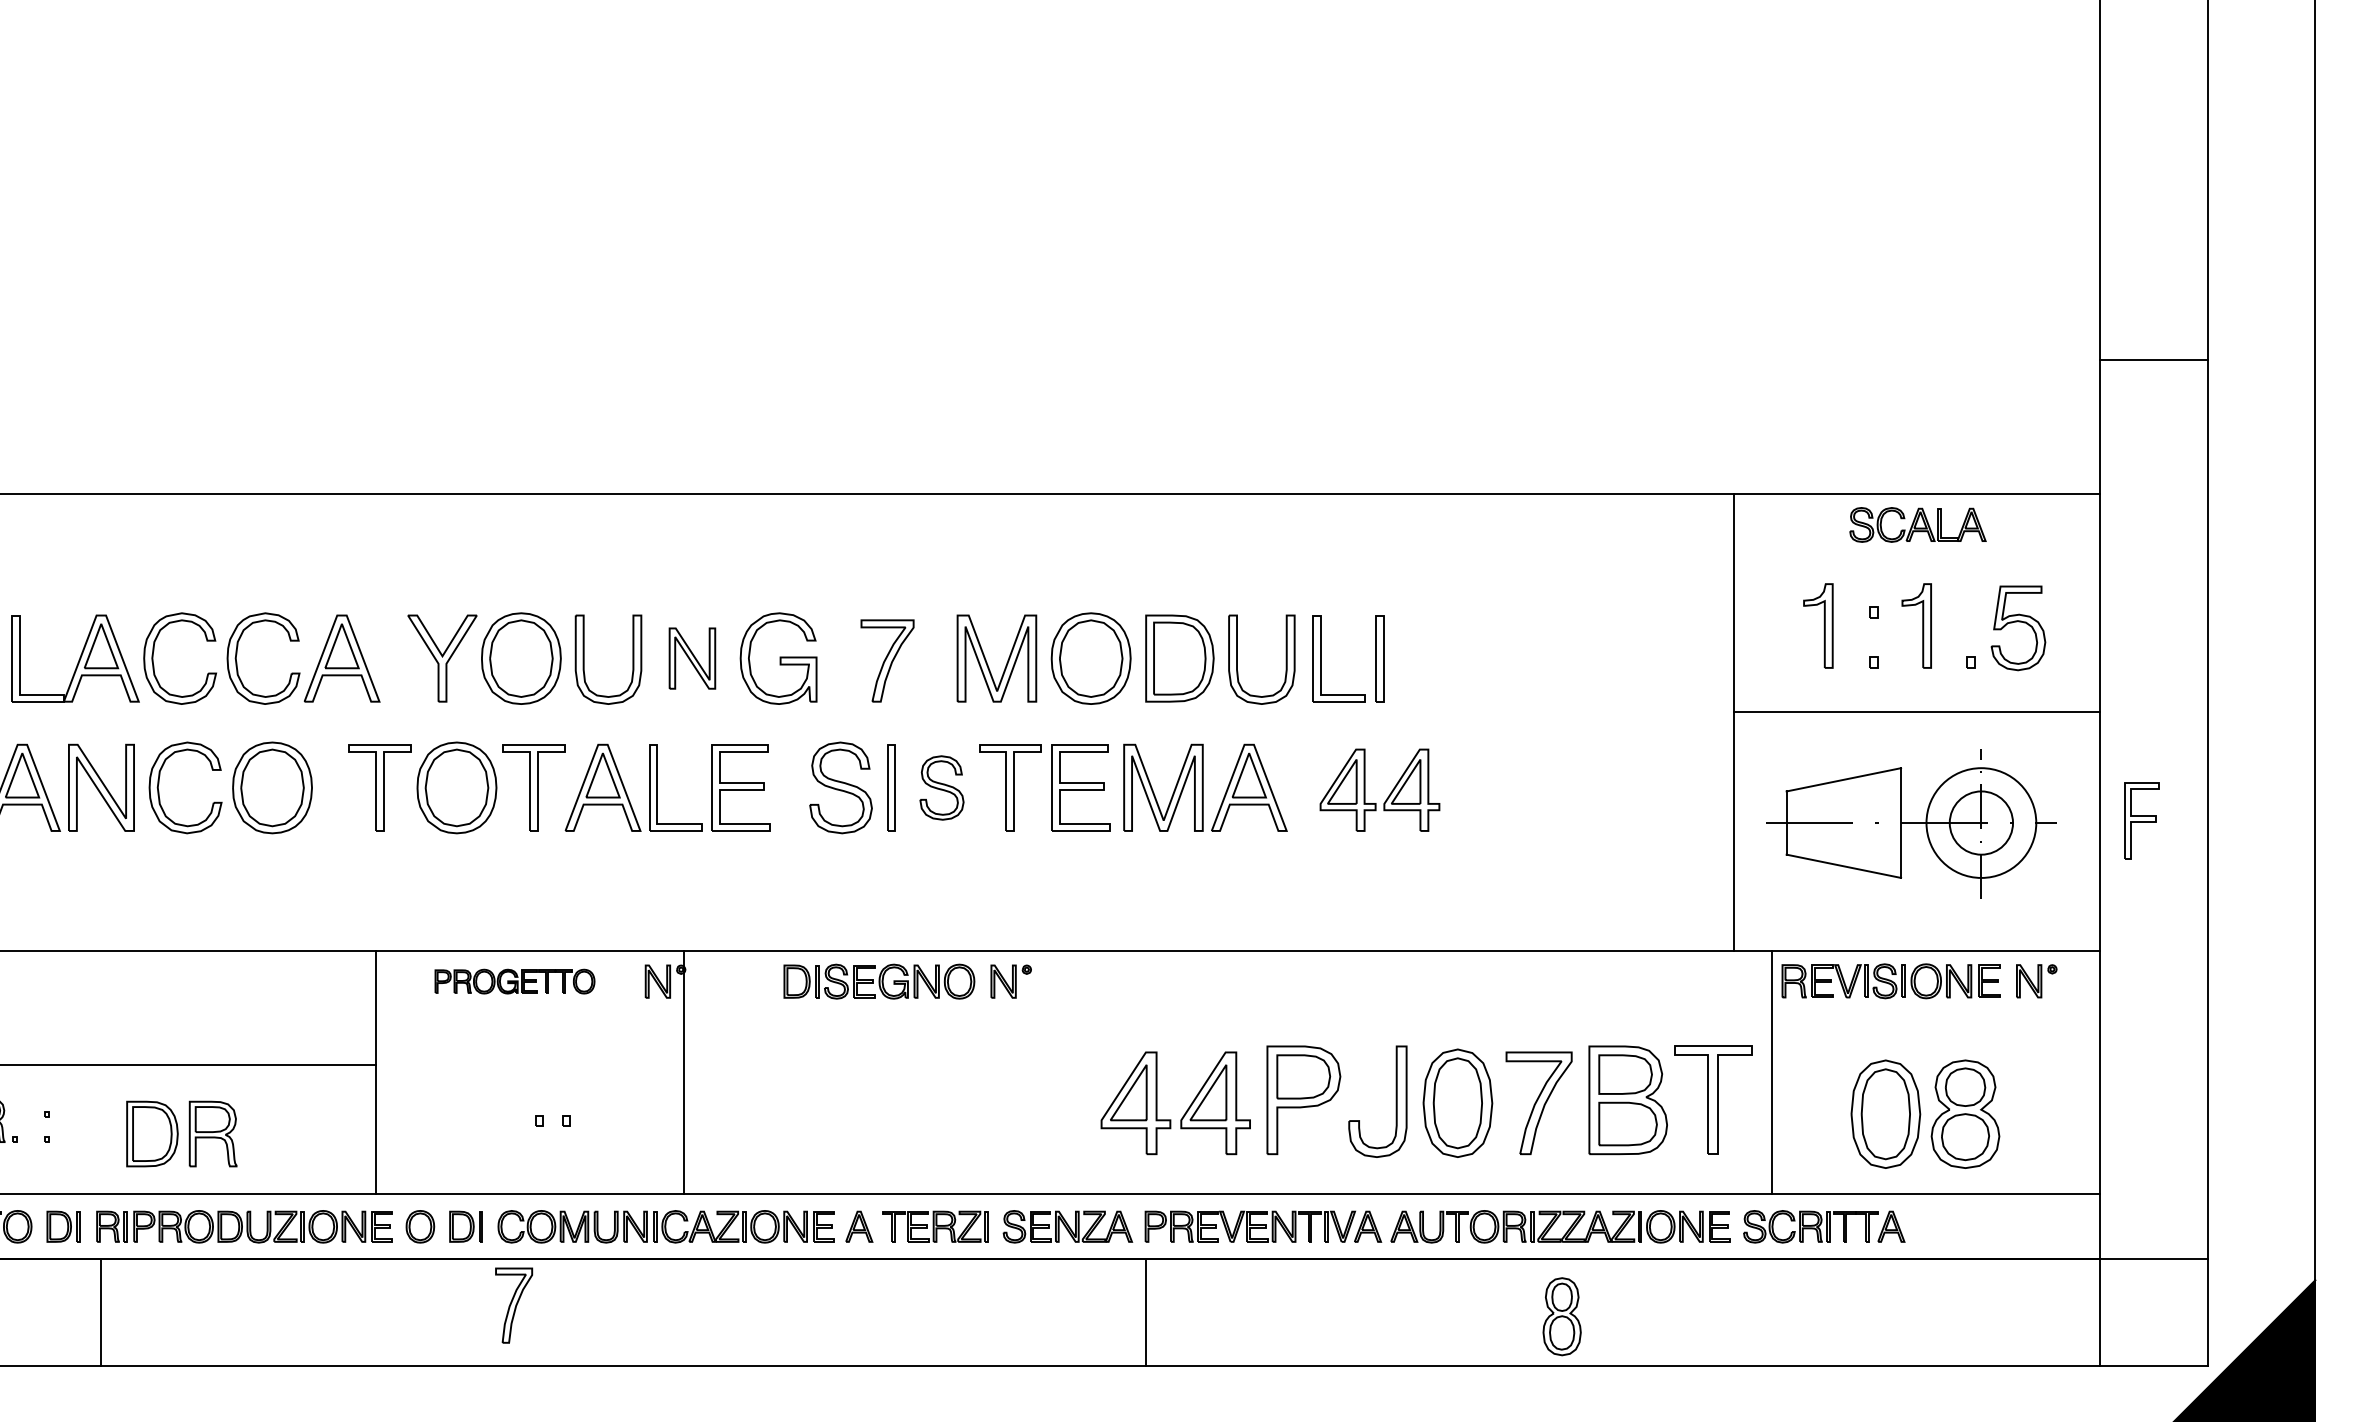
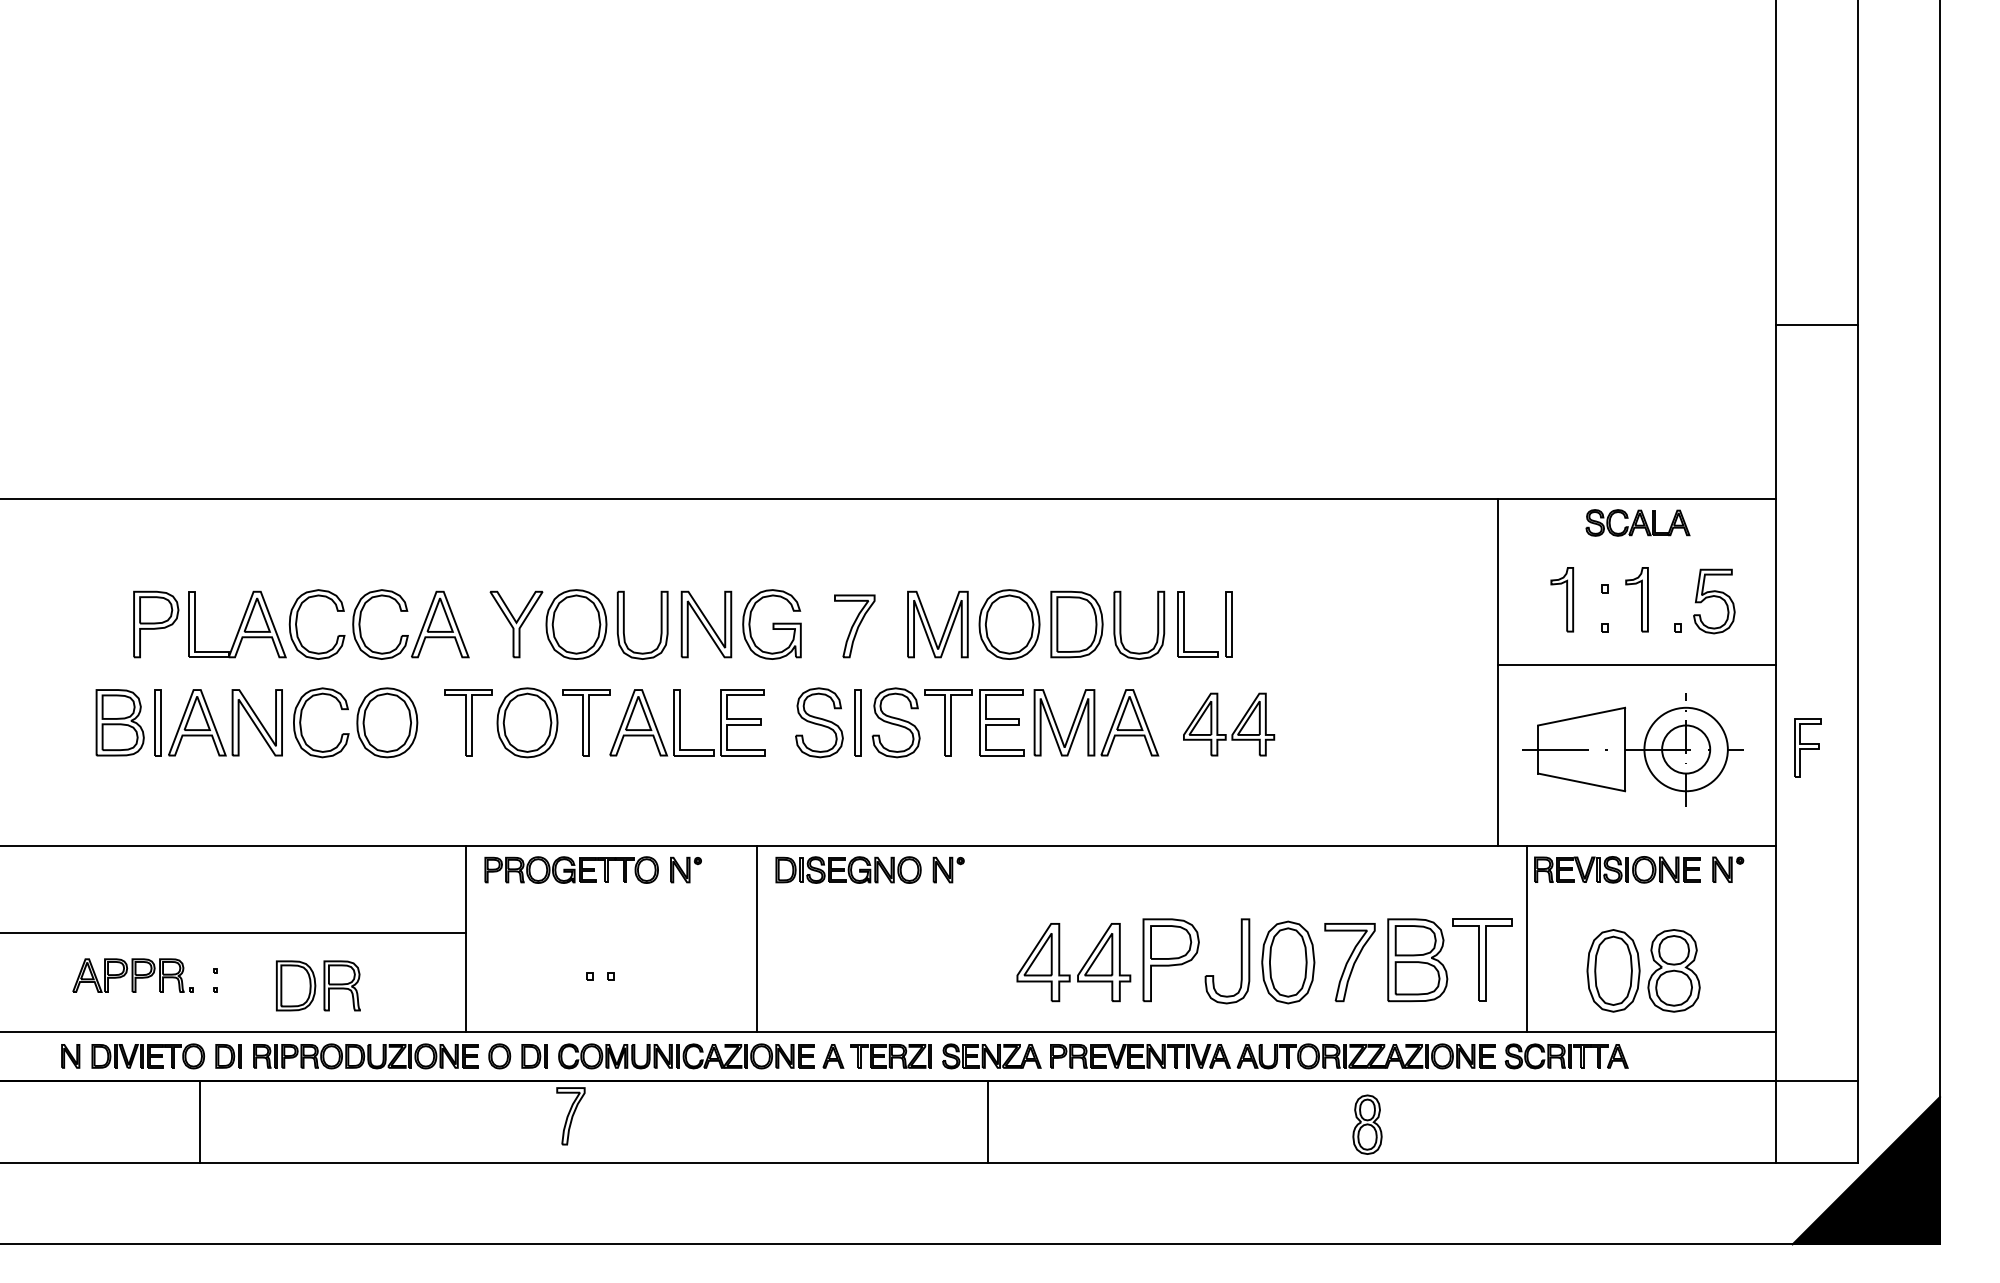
line: (2154, 359) -> (1817, 324), moved
part: (692, 658) -> (706, 624), size x1.43
part: (941, 787) -> (895, 722), size x1.43
part: (514, 980) -> (571, 869), size x1.43
line: (684, 1071) -> (757, 938), moved
line: (101, 1312) -> (200, 1121), moved
line: (1146, 1312) -> (988, 1121), moved

